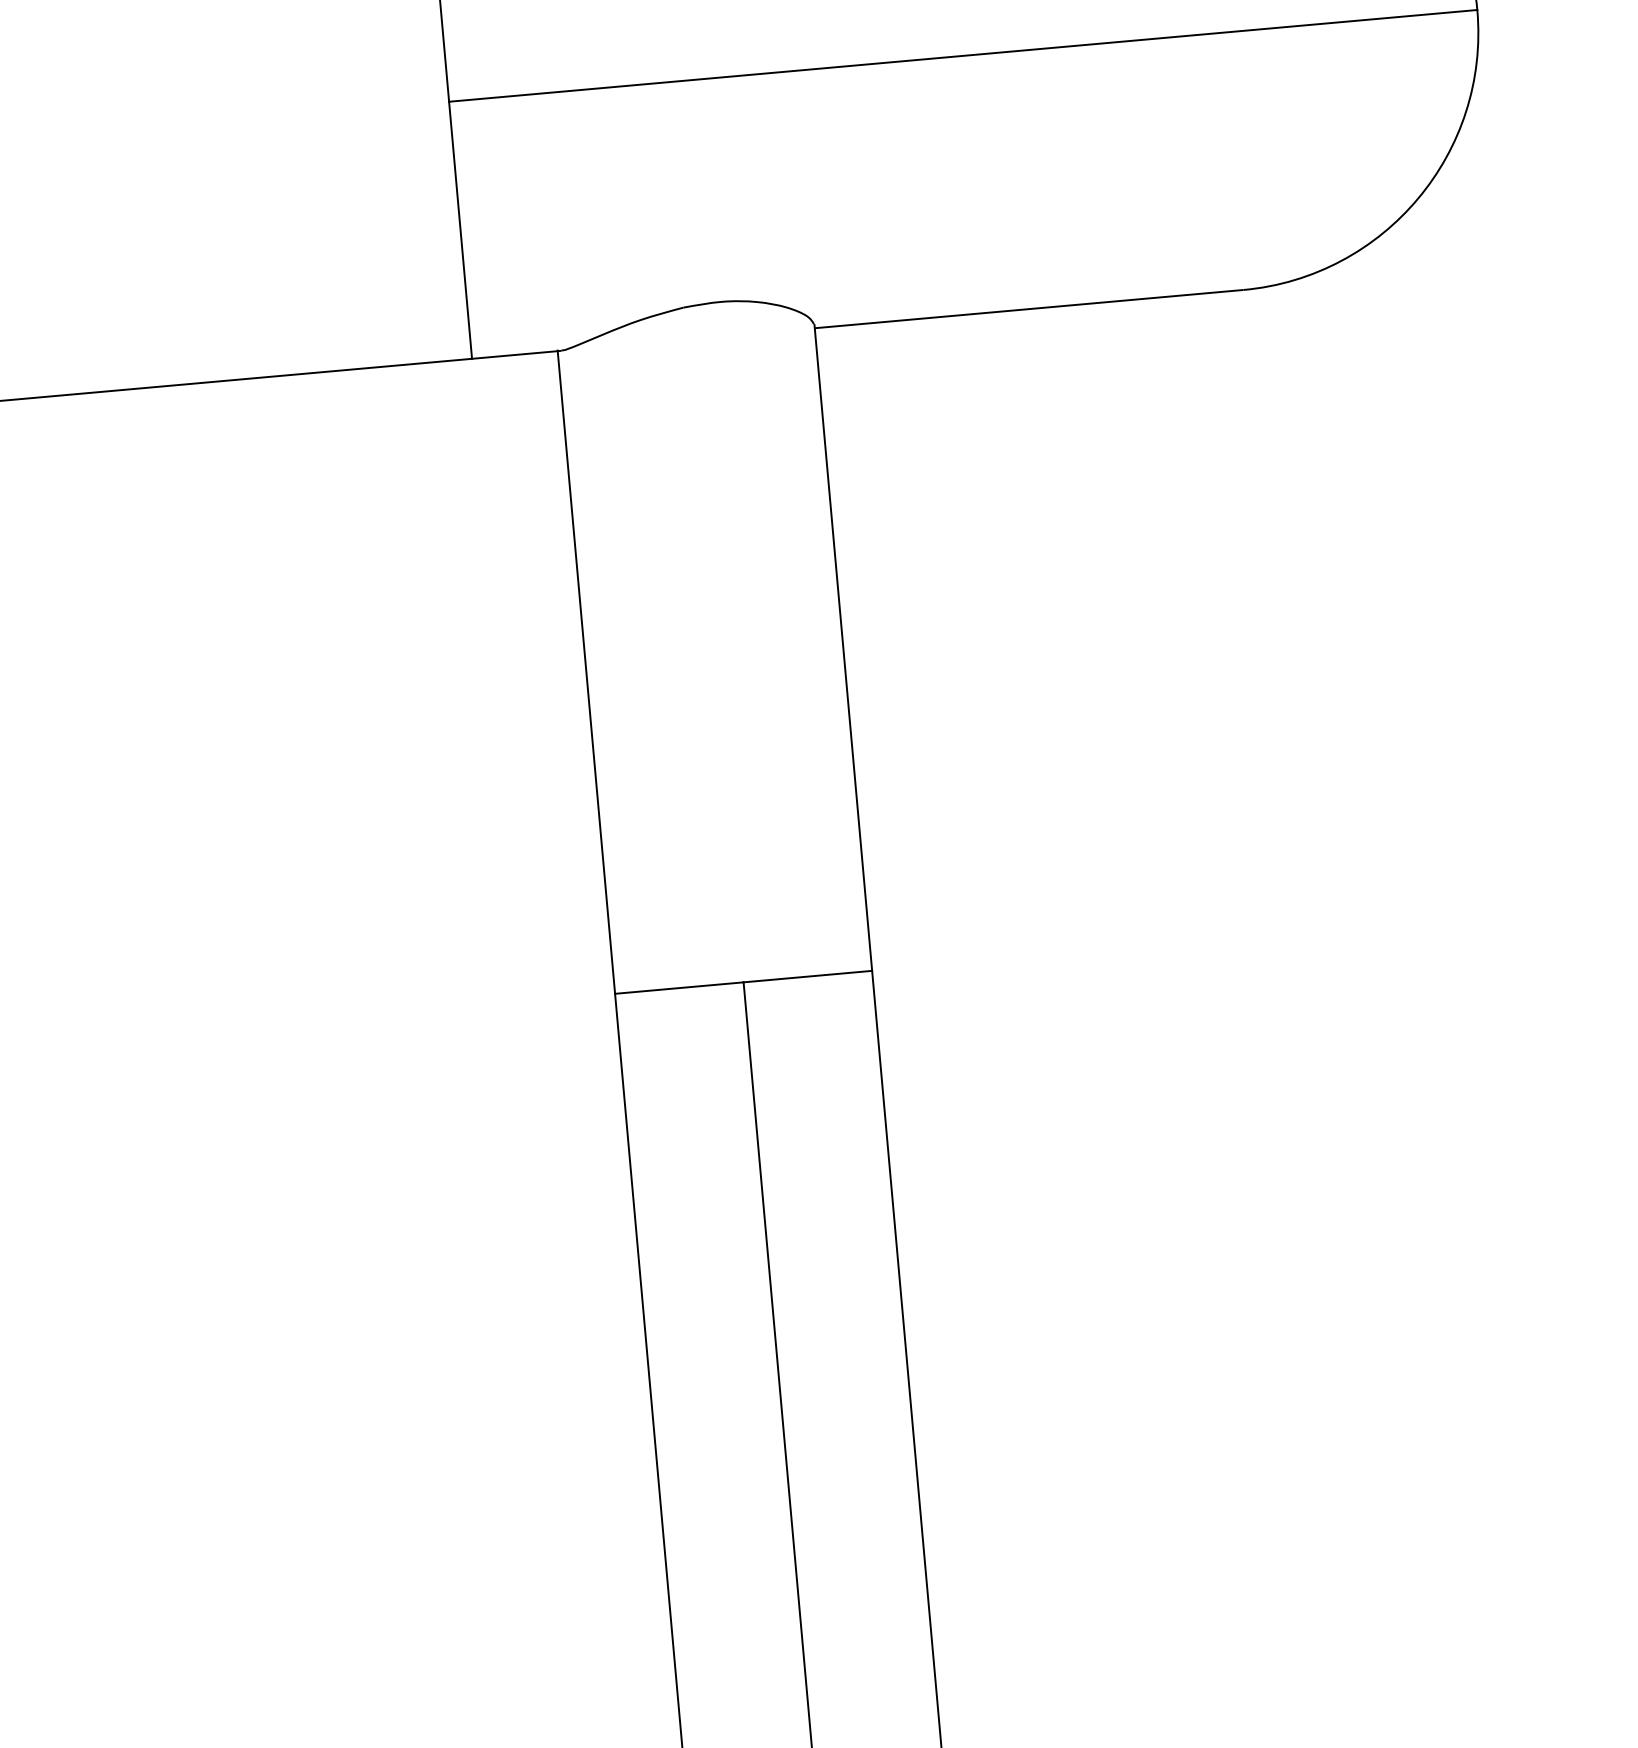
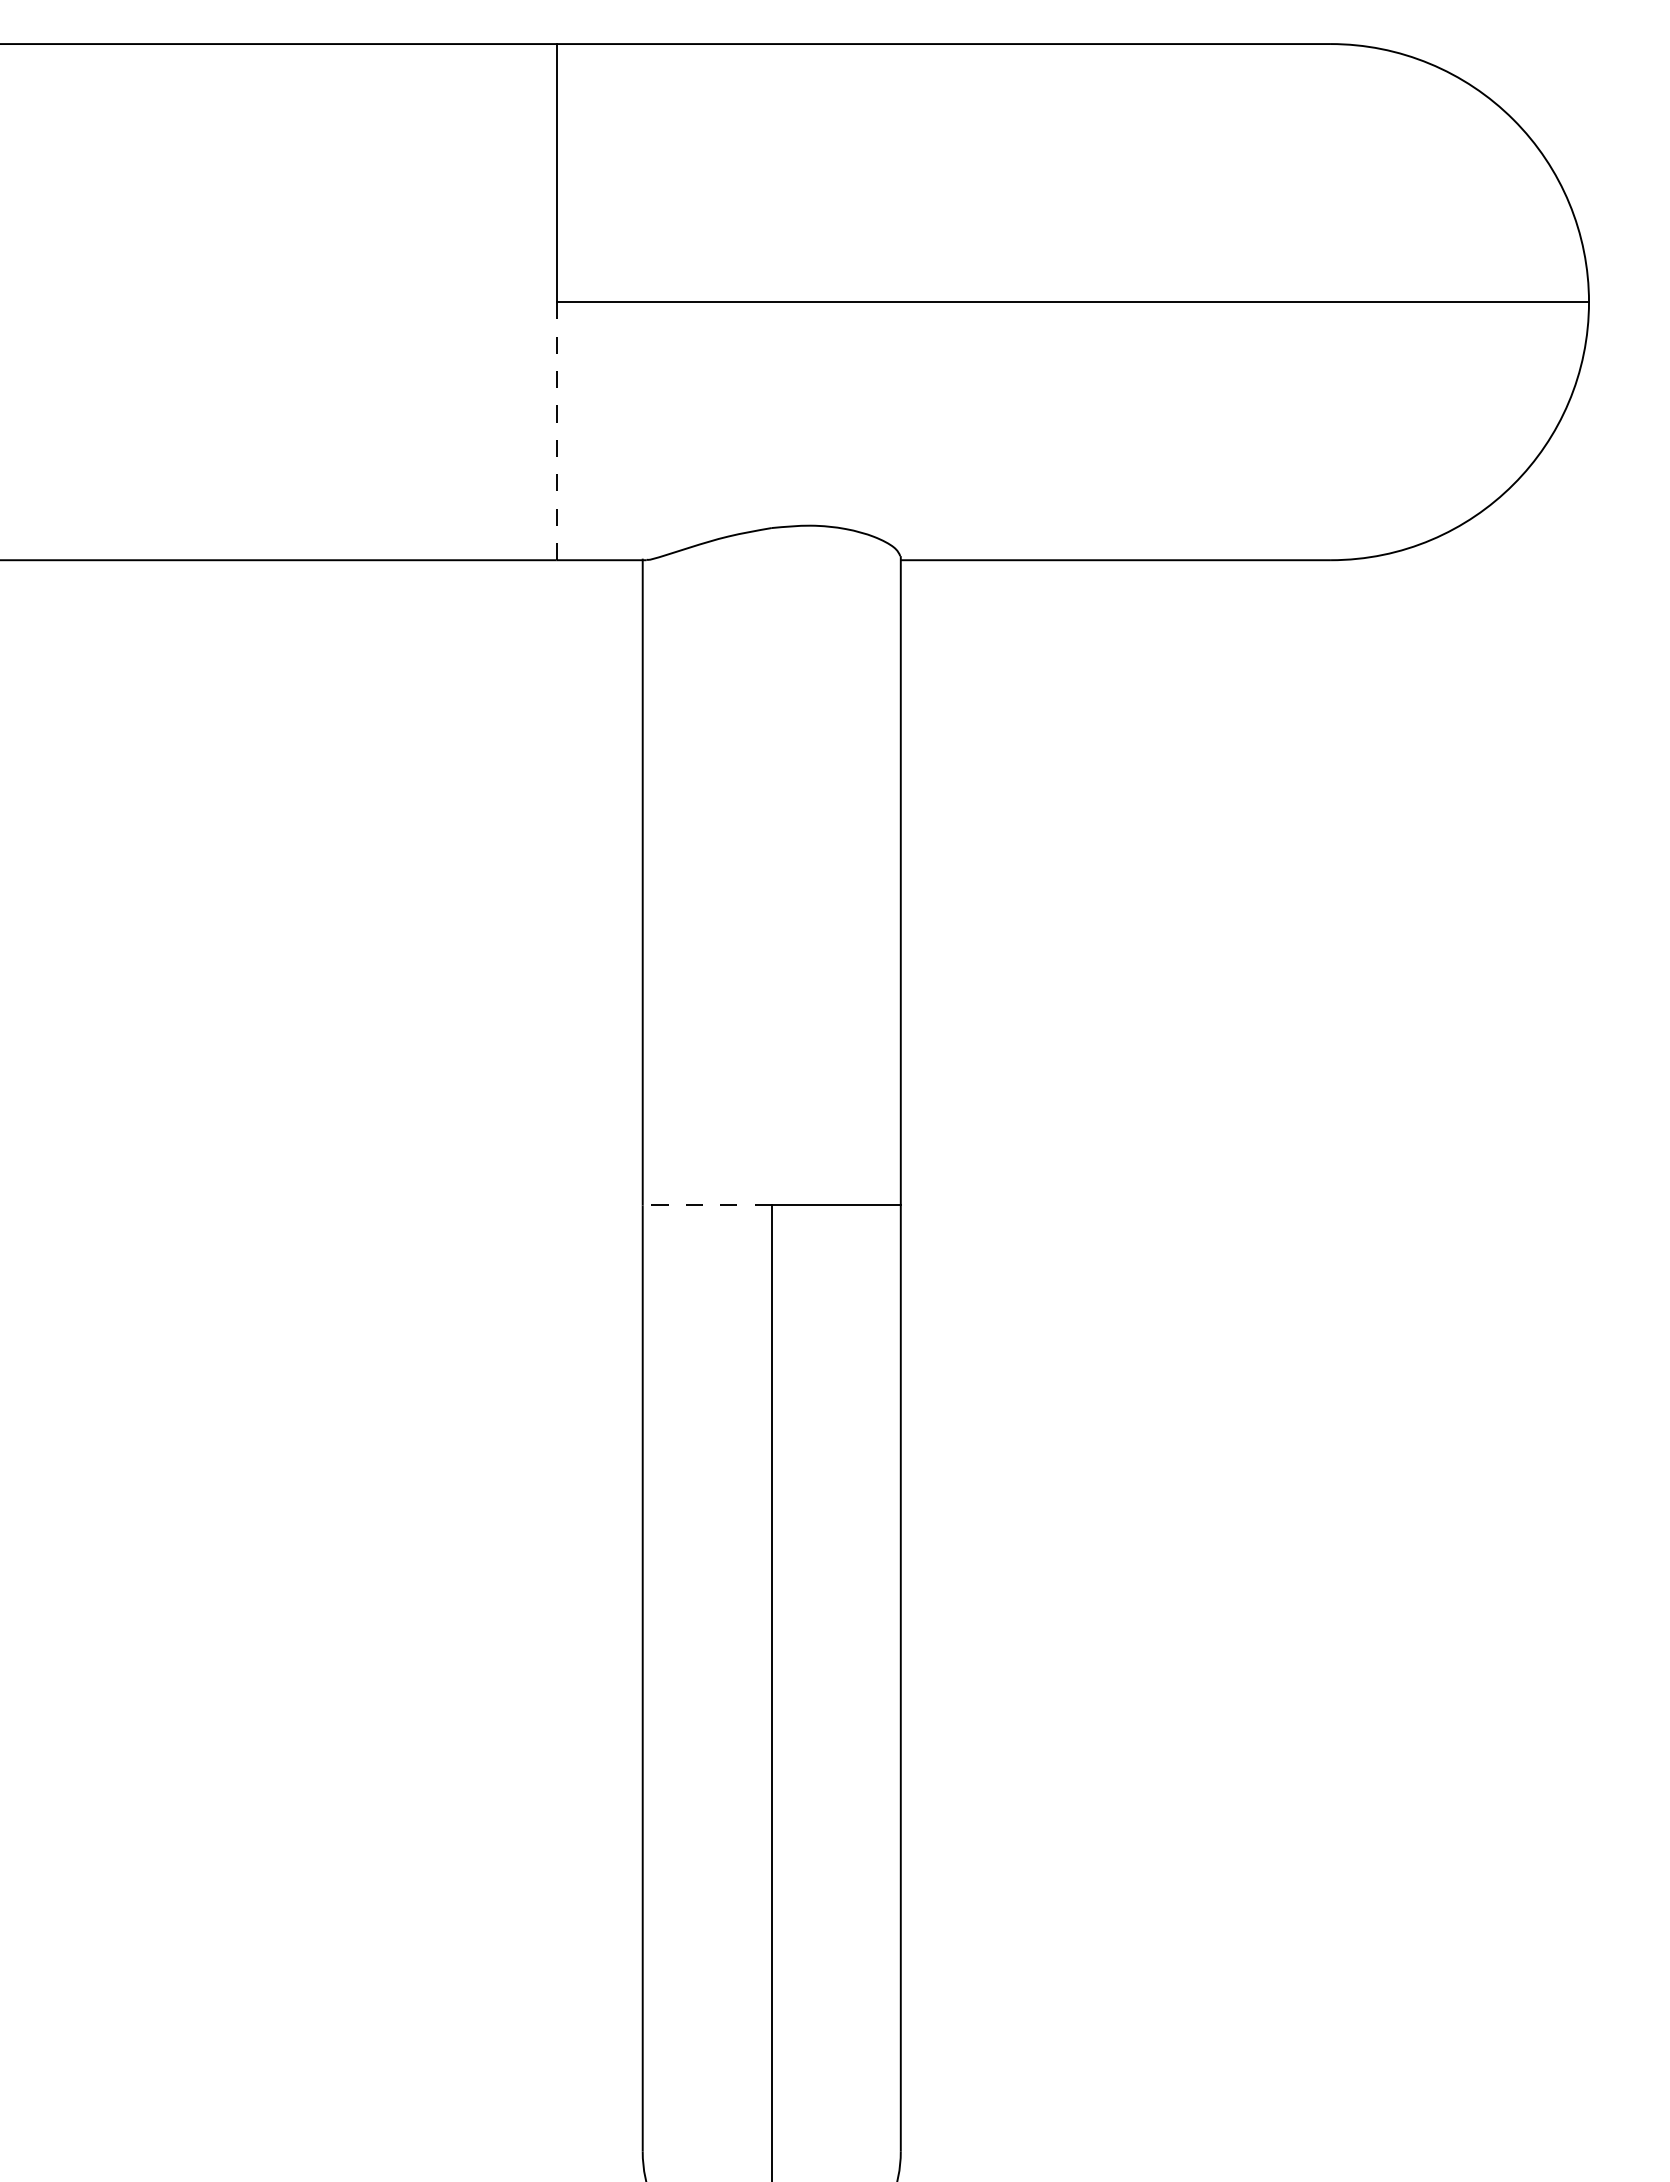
line: (460, 230) -> (556, 431), solid -> dashed
line: (679, 988) -> (707, 1205), solid -> dashed

